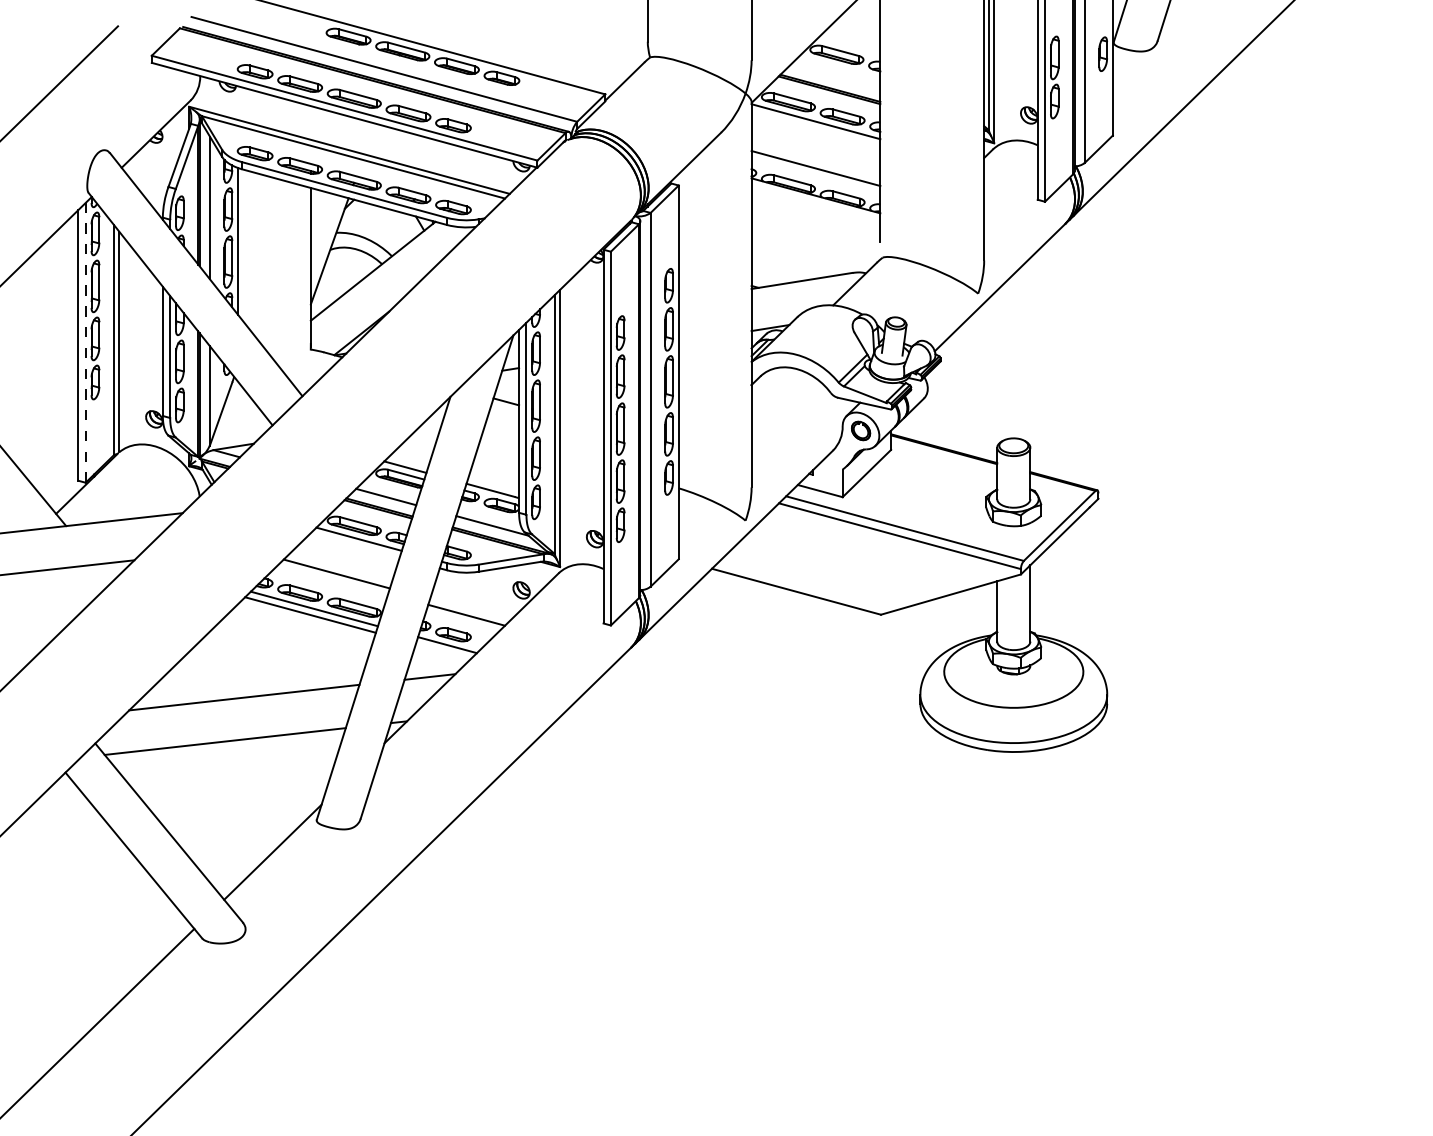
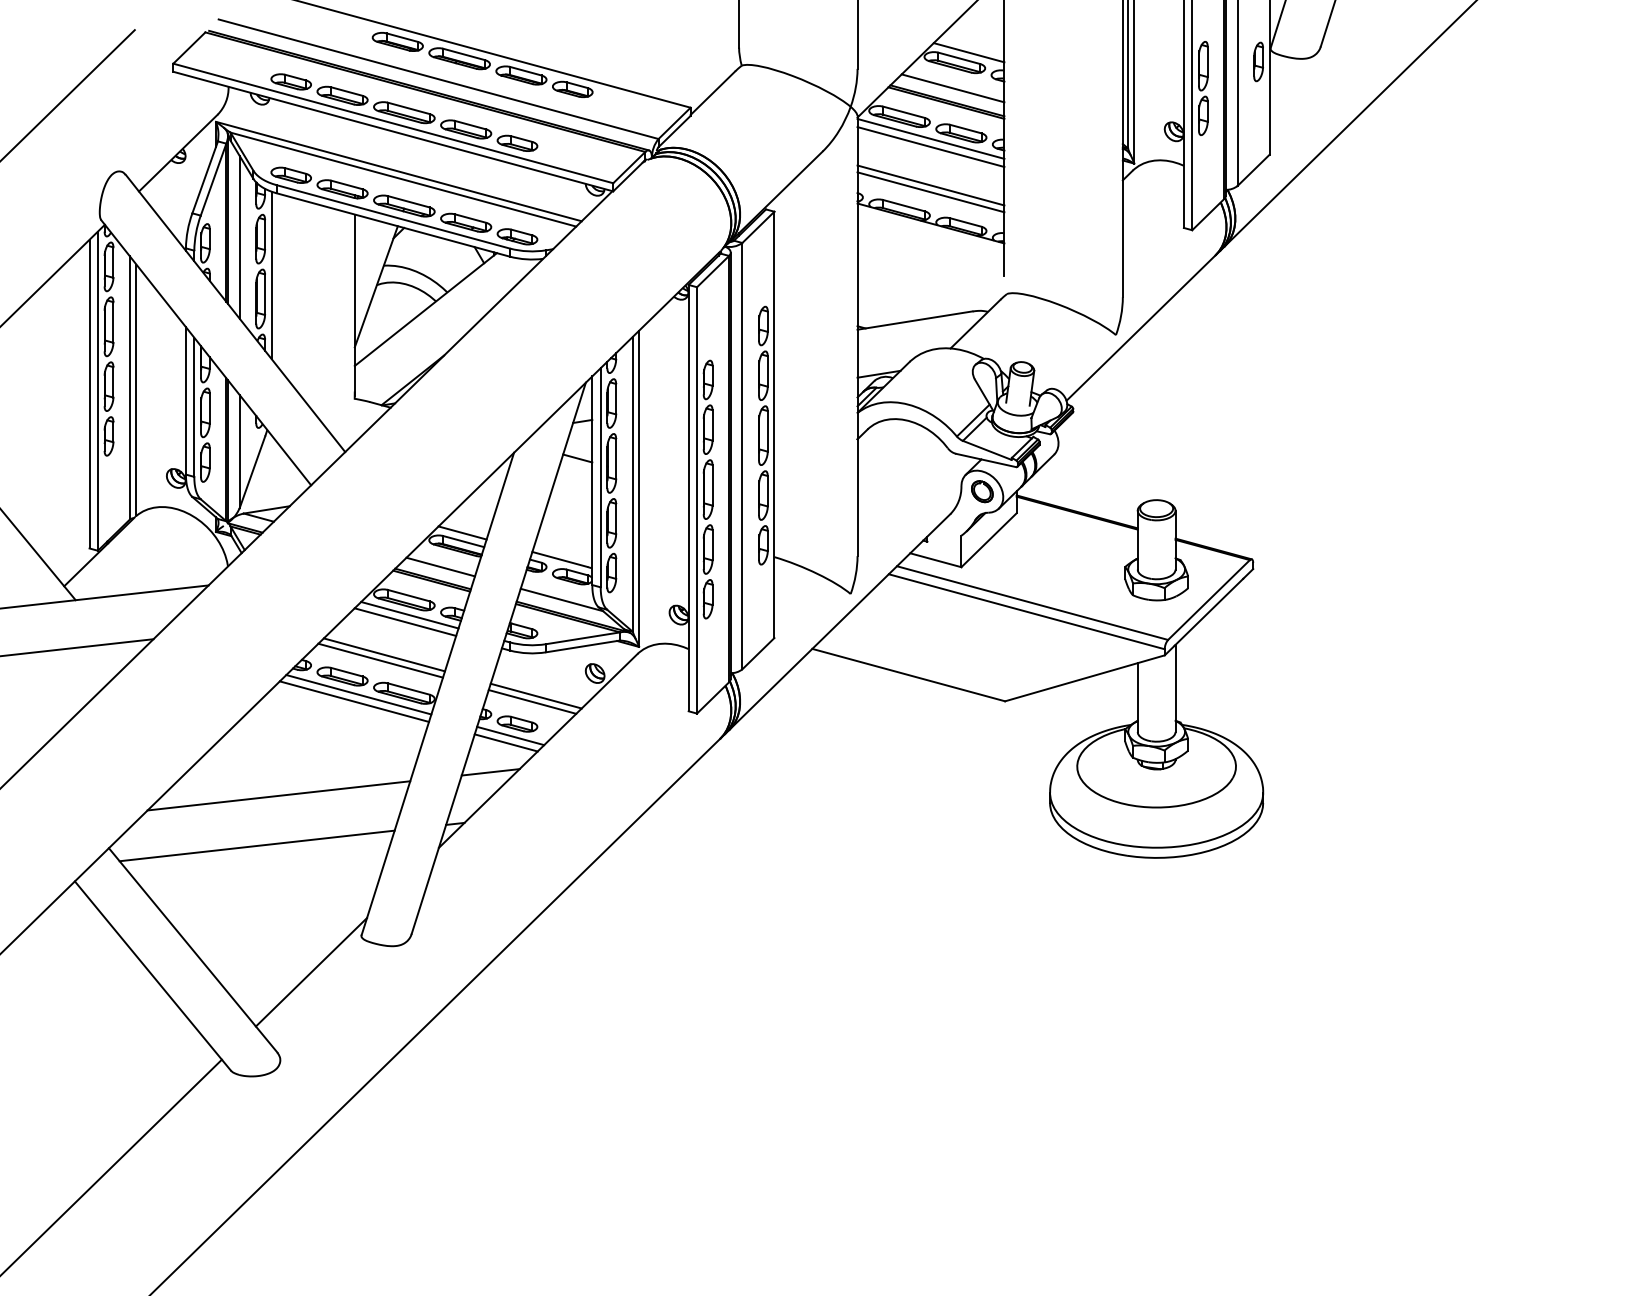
line: (849, 45) -> (969, 51), added
line: (835, 77) -> (953, 88), added
line: (815, 128) -> (930, 146), added
line: (815, 162) -> (930, 185), added
line: (85, 342) -> (97, 390), dashed -> solid
line: (354, 545) -> (404, 622), added
line: (333, 578) -> (380, 659), added
line: (469, 610) -> (535, 696), added
line: (443, 650) -> (506, 742), added

